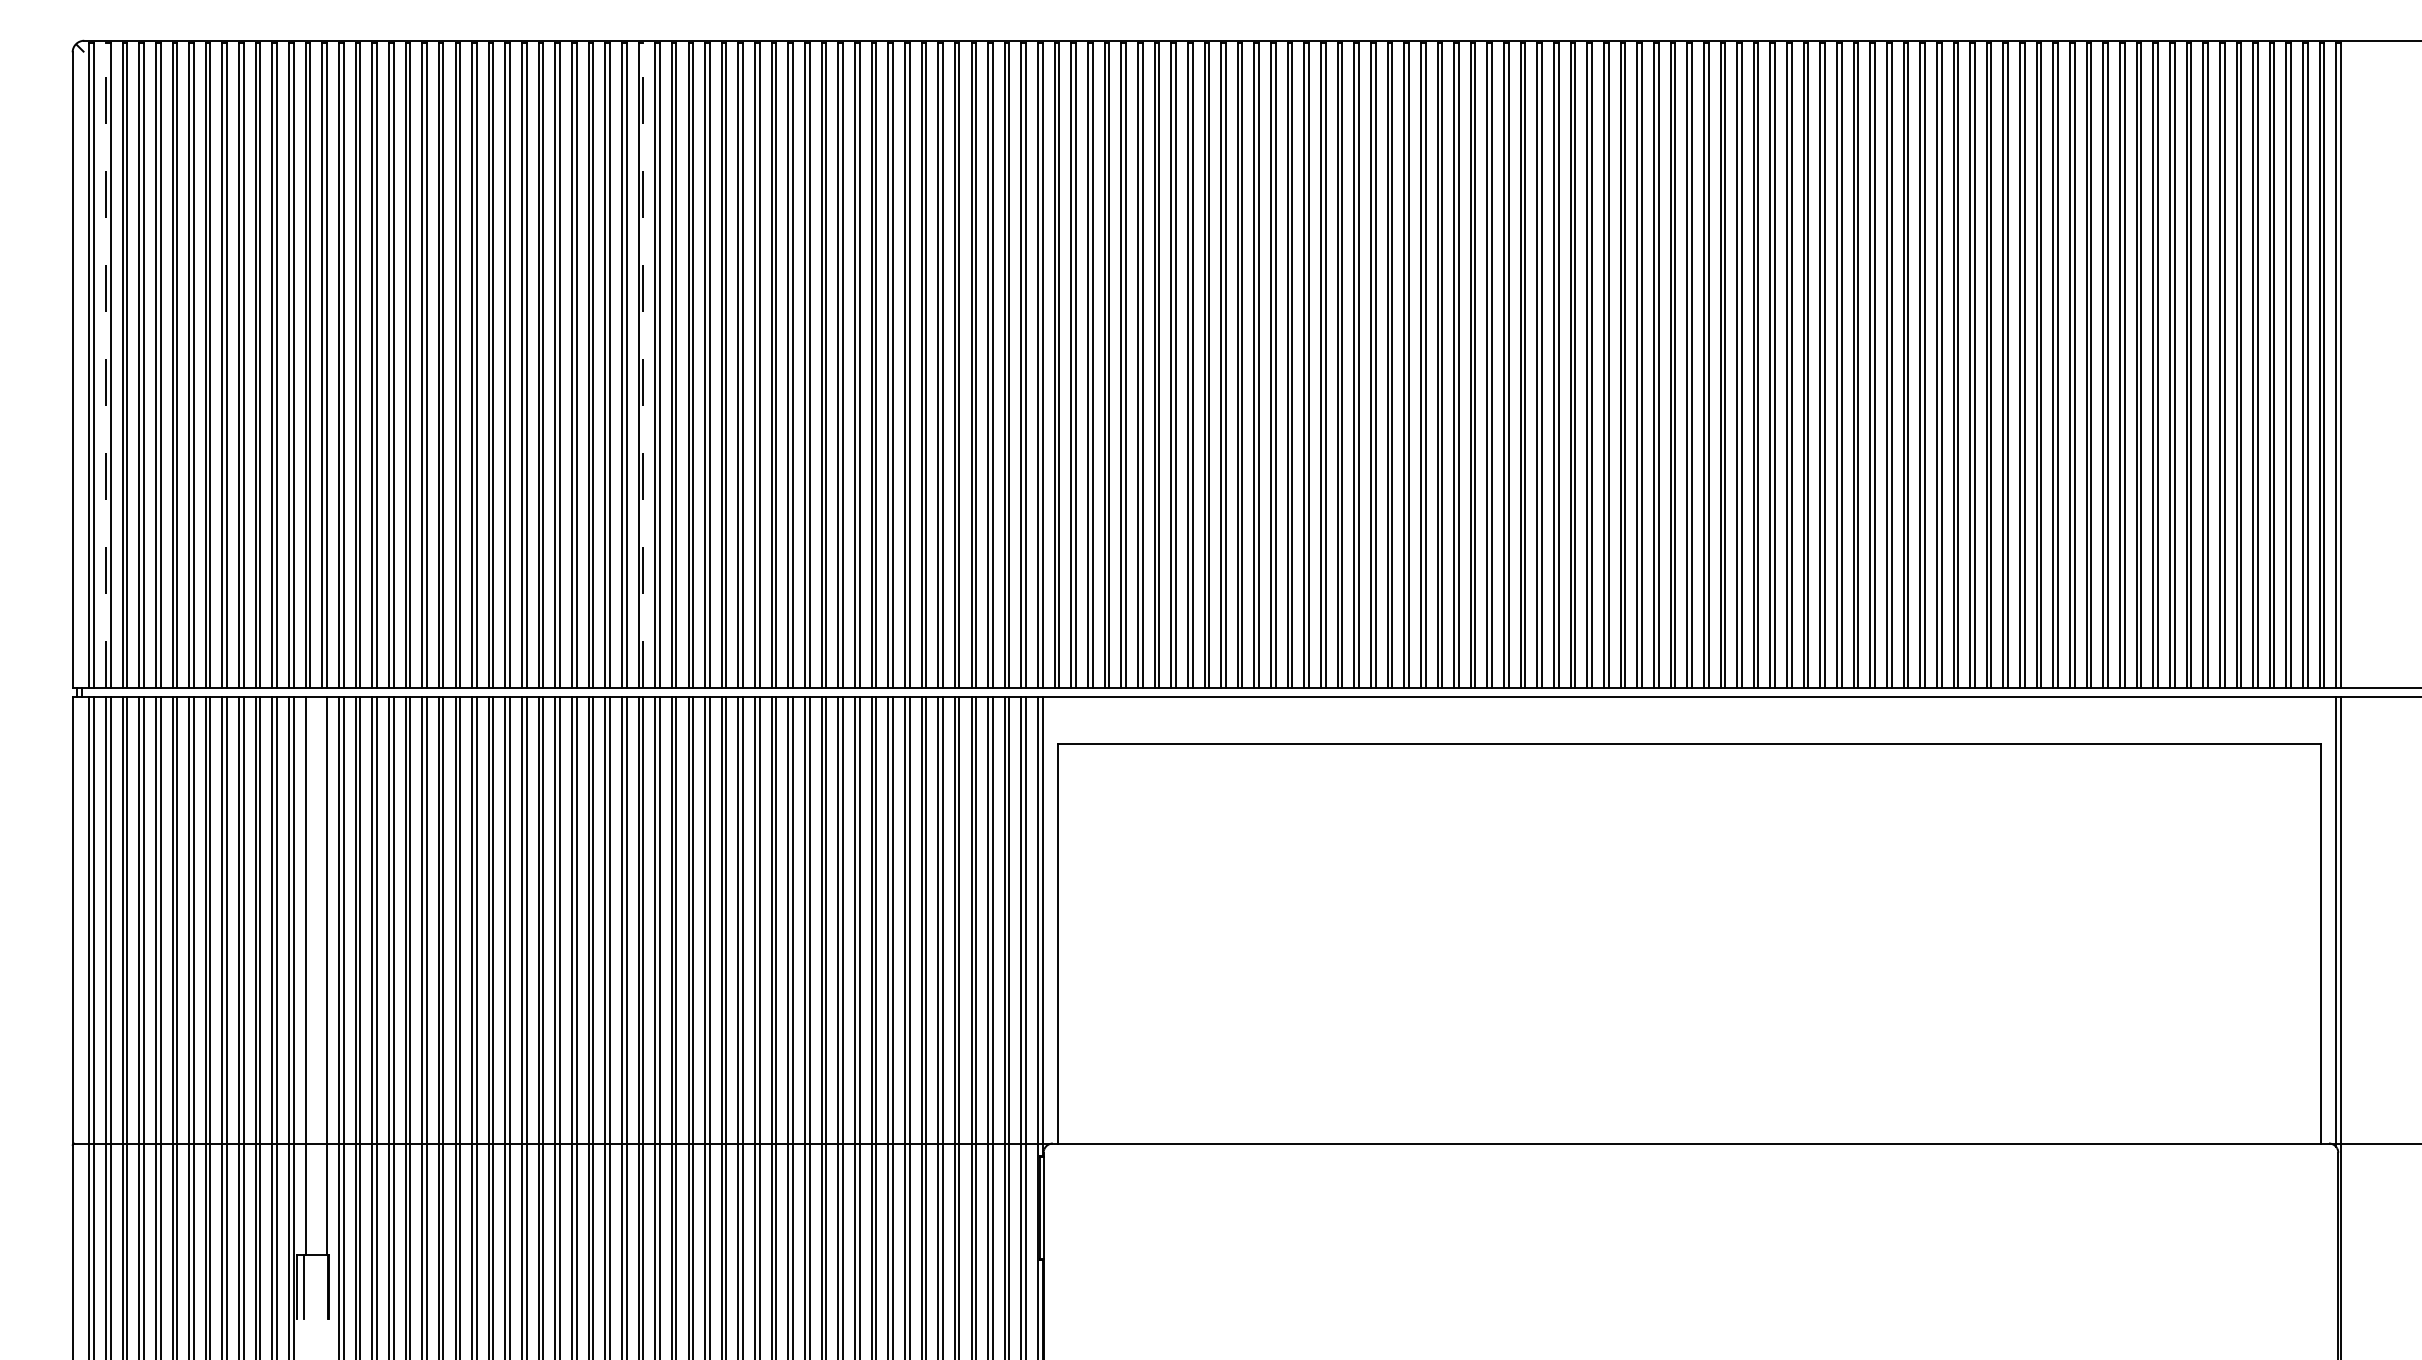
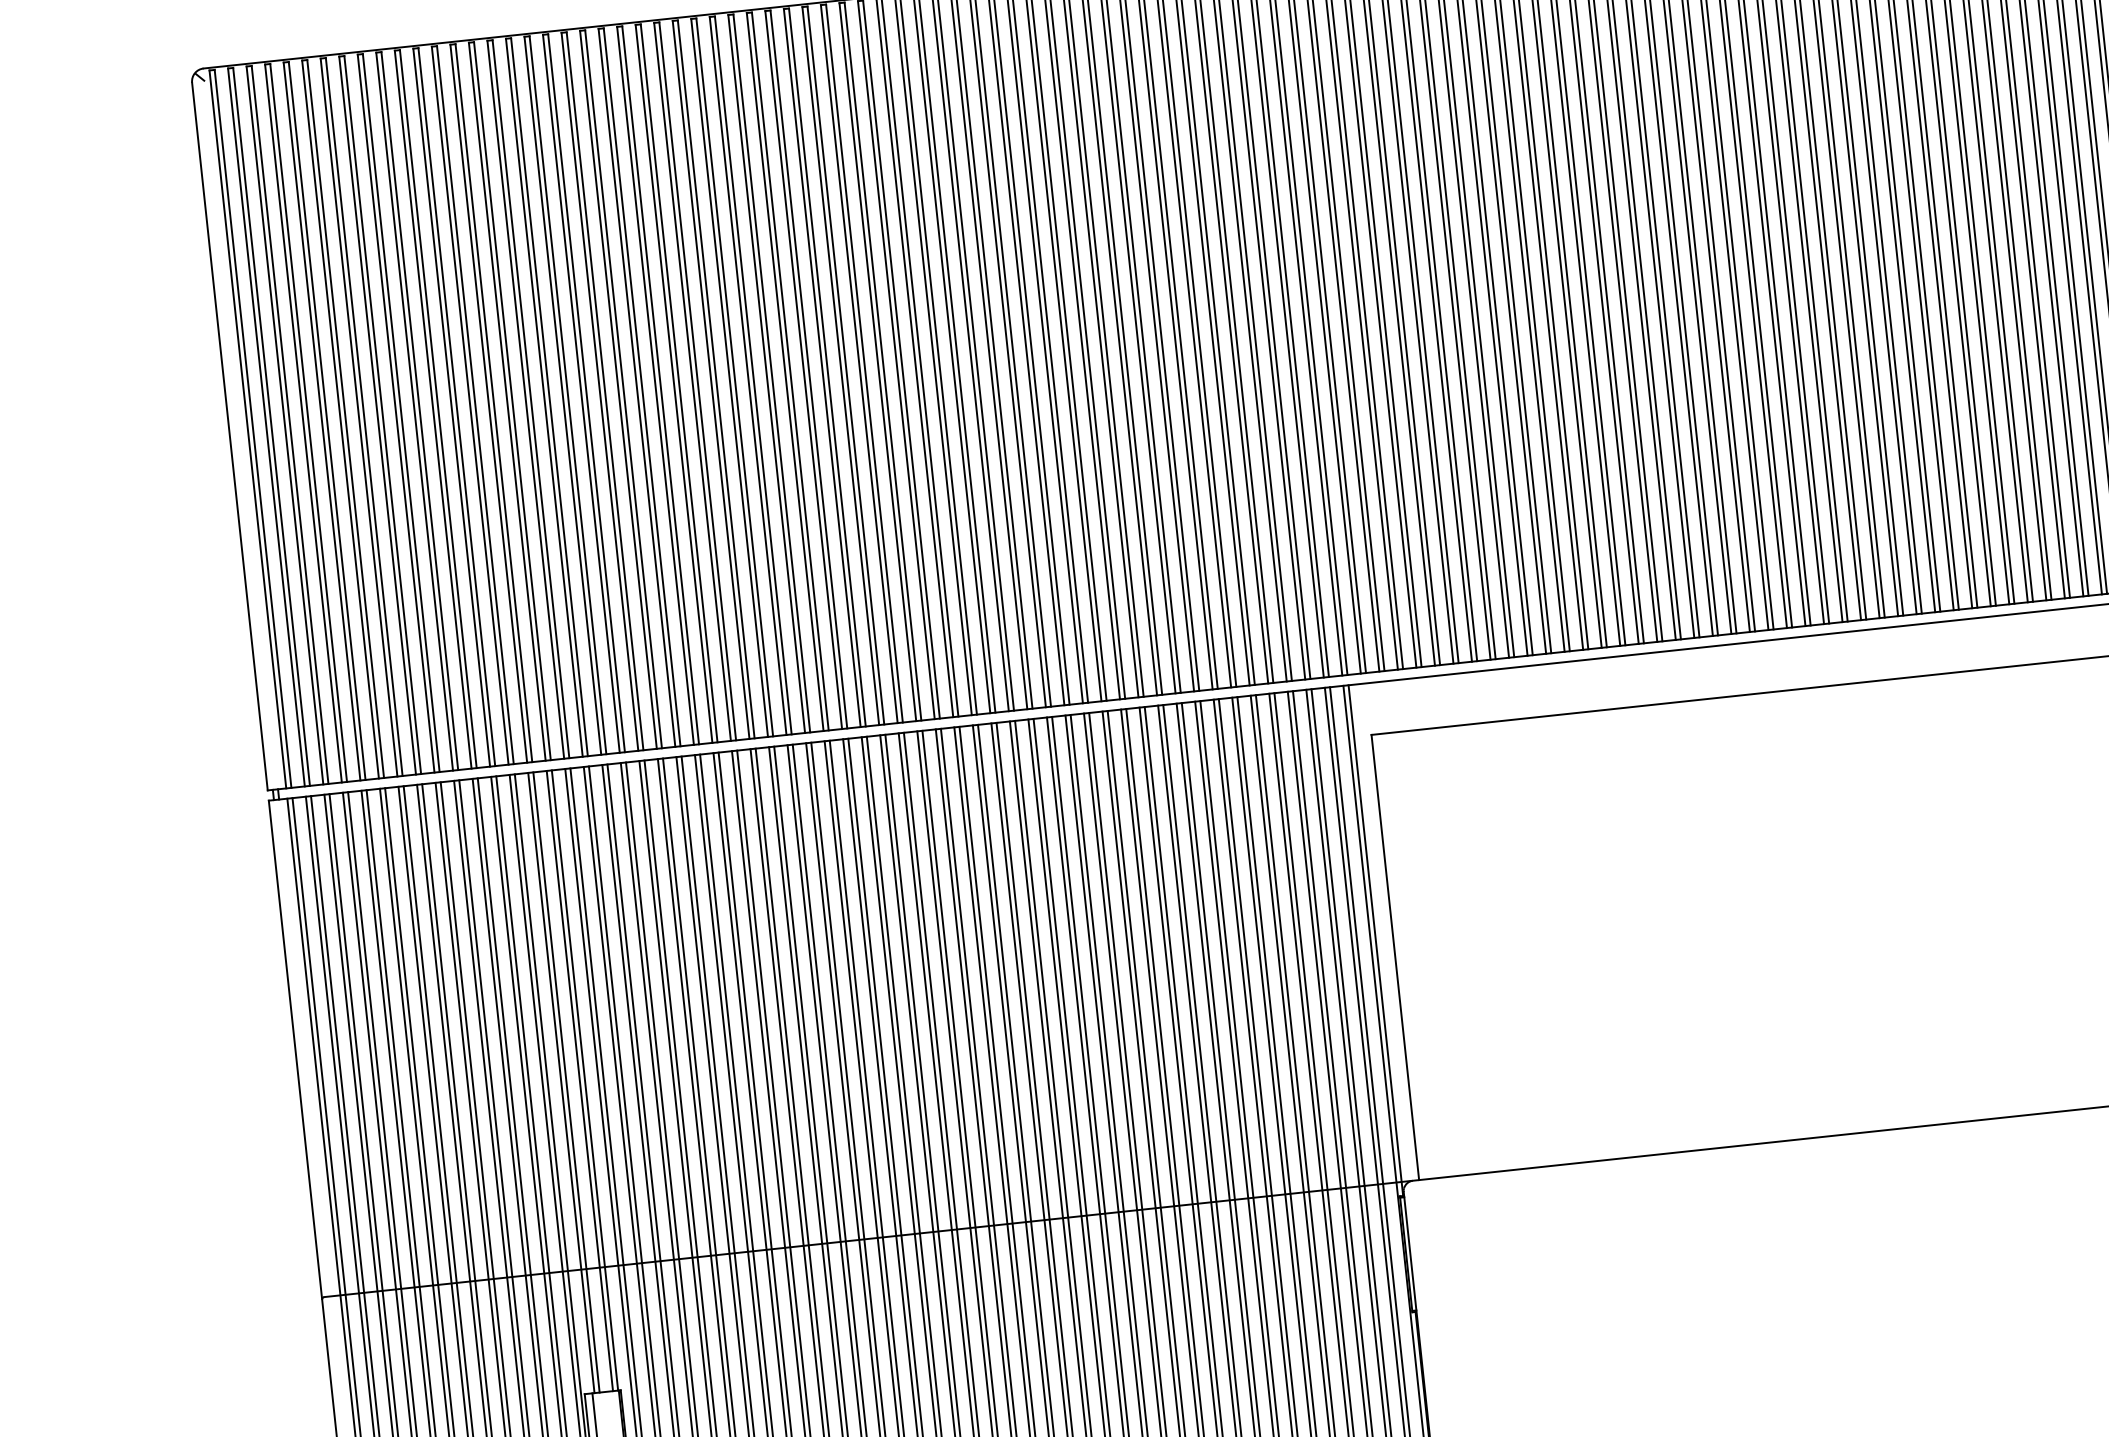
line: (105, 365) -> (265, 427), dashed -> solid
line: (643, 365) -> (864, 363), dashed -> solid
line: (310, 975) -> (566, 1082), added
line: (322, 975) -> (580, 1080), added

